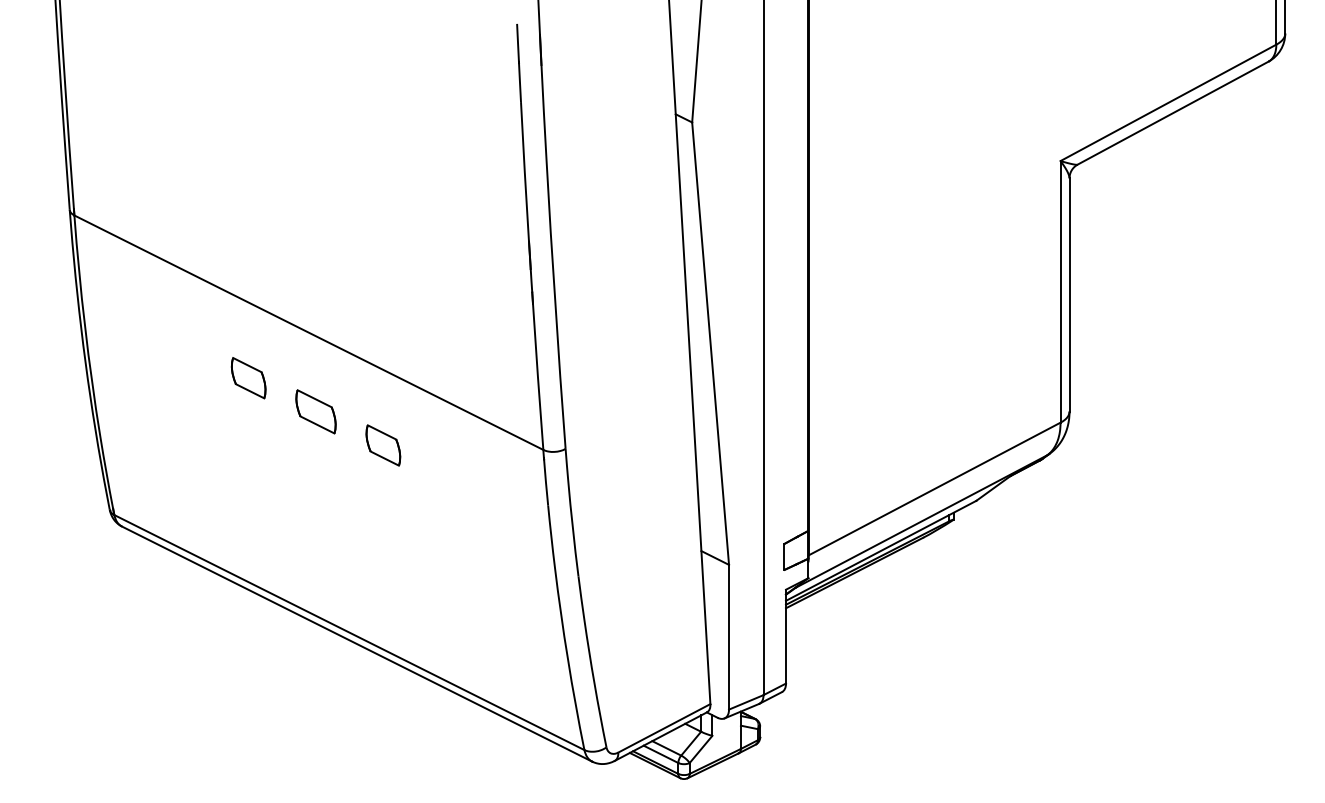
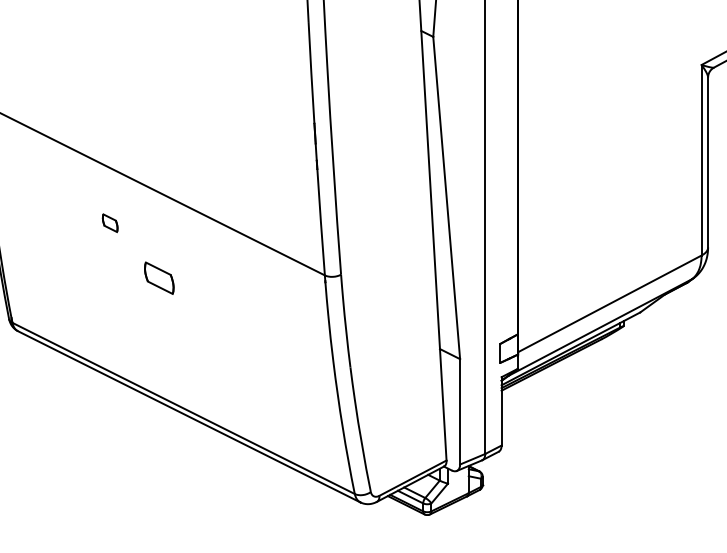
part: (248, 378) -> (110, 223), size x0.6
part: (315, 411) -> (158, 278), moved
part: (383, 445) -> (208, 272), removed

